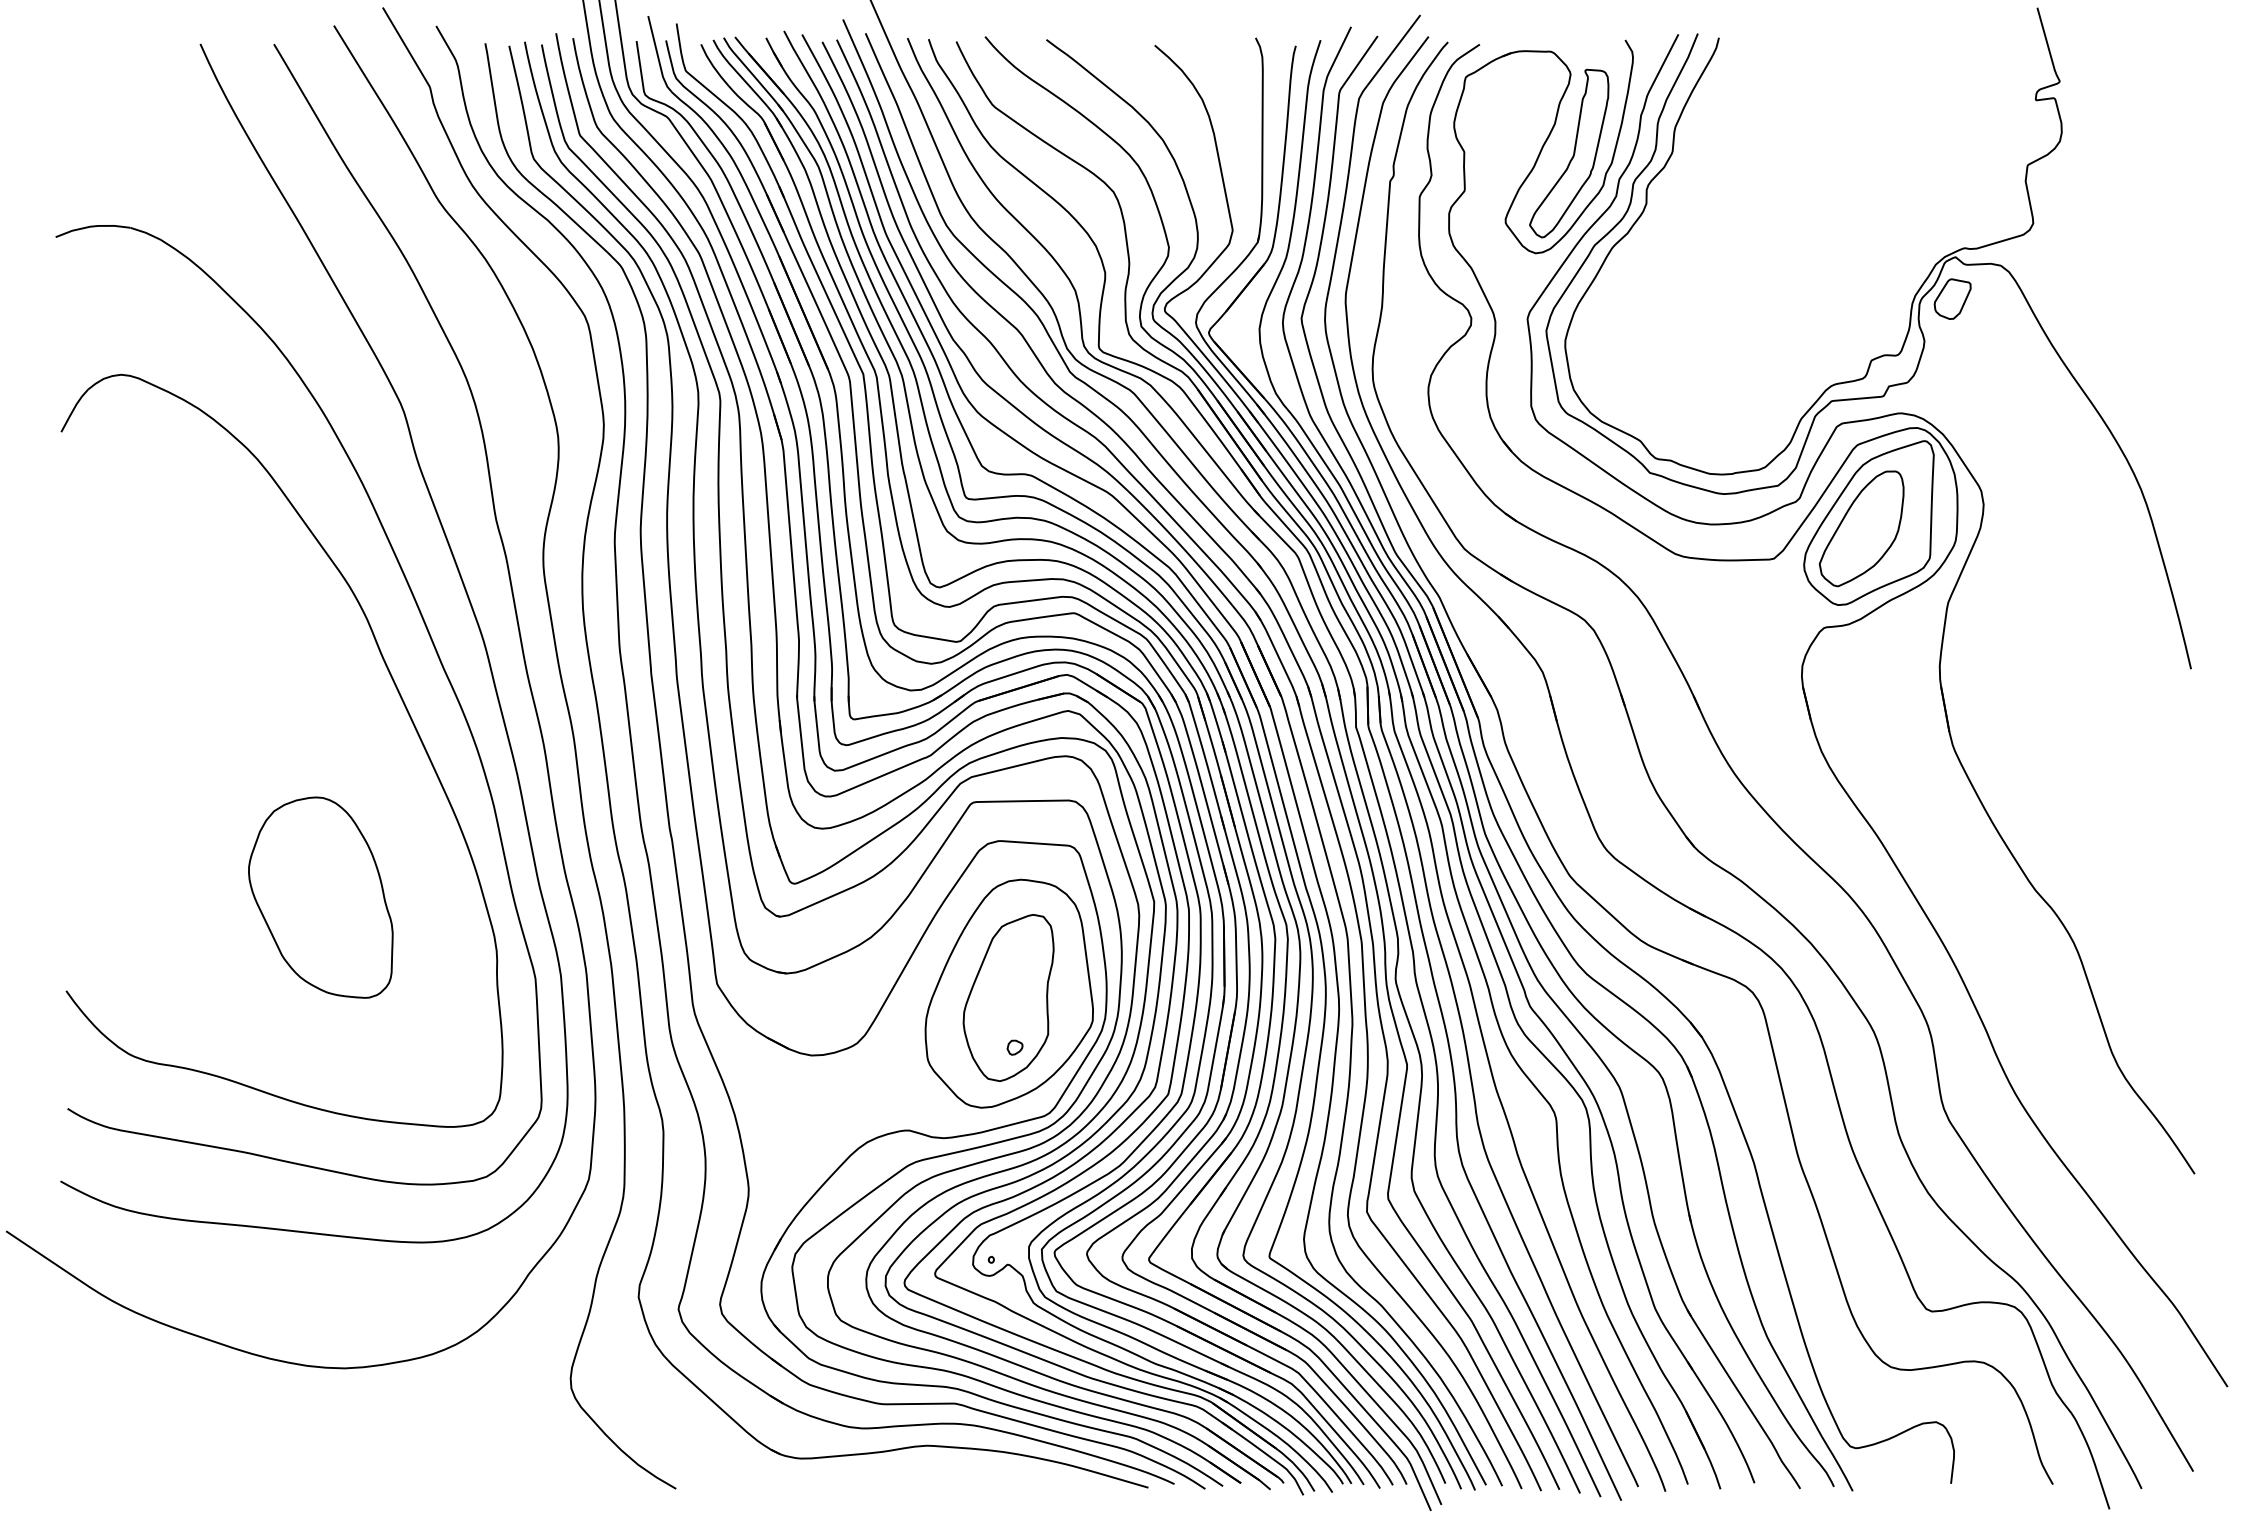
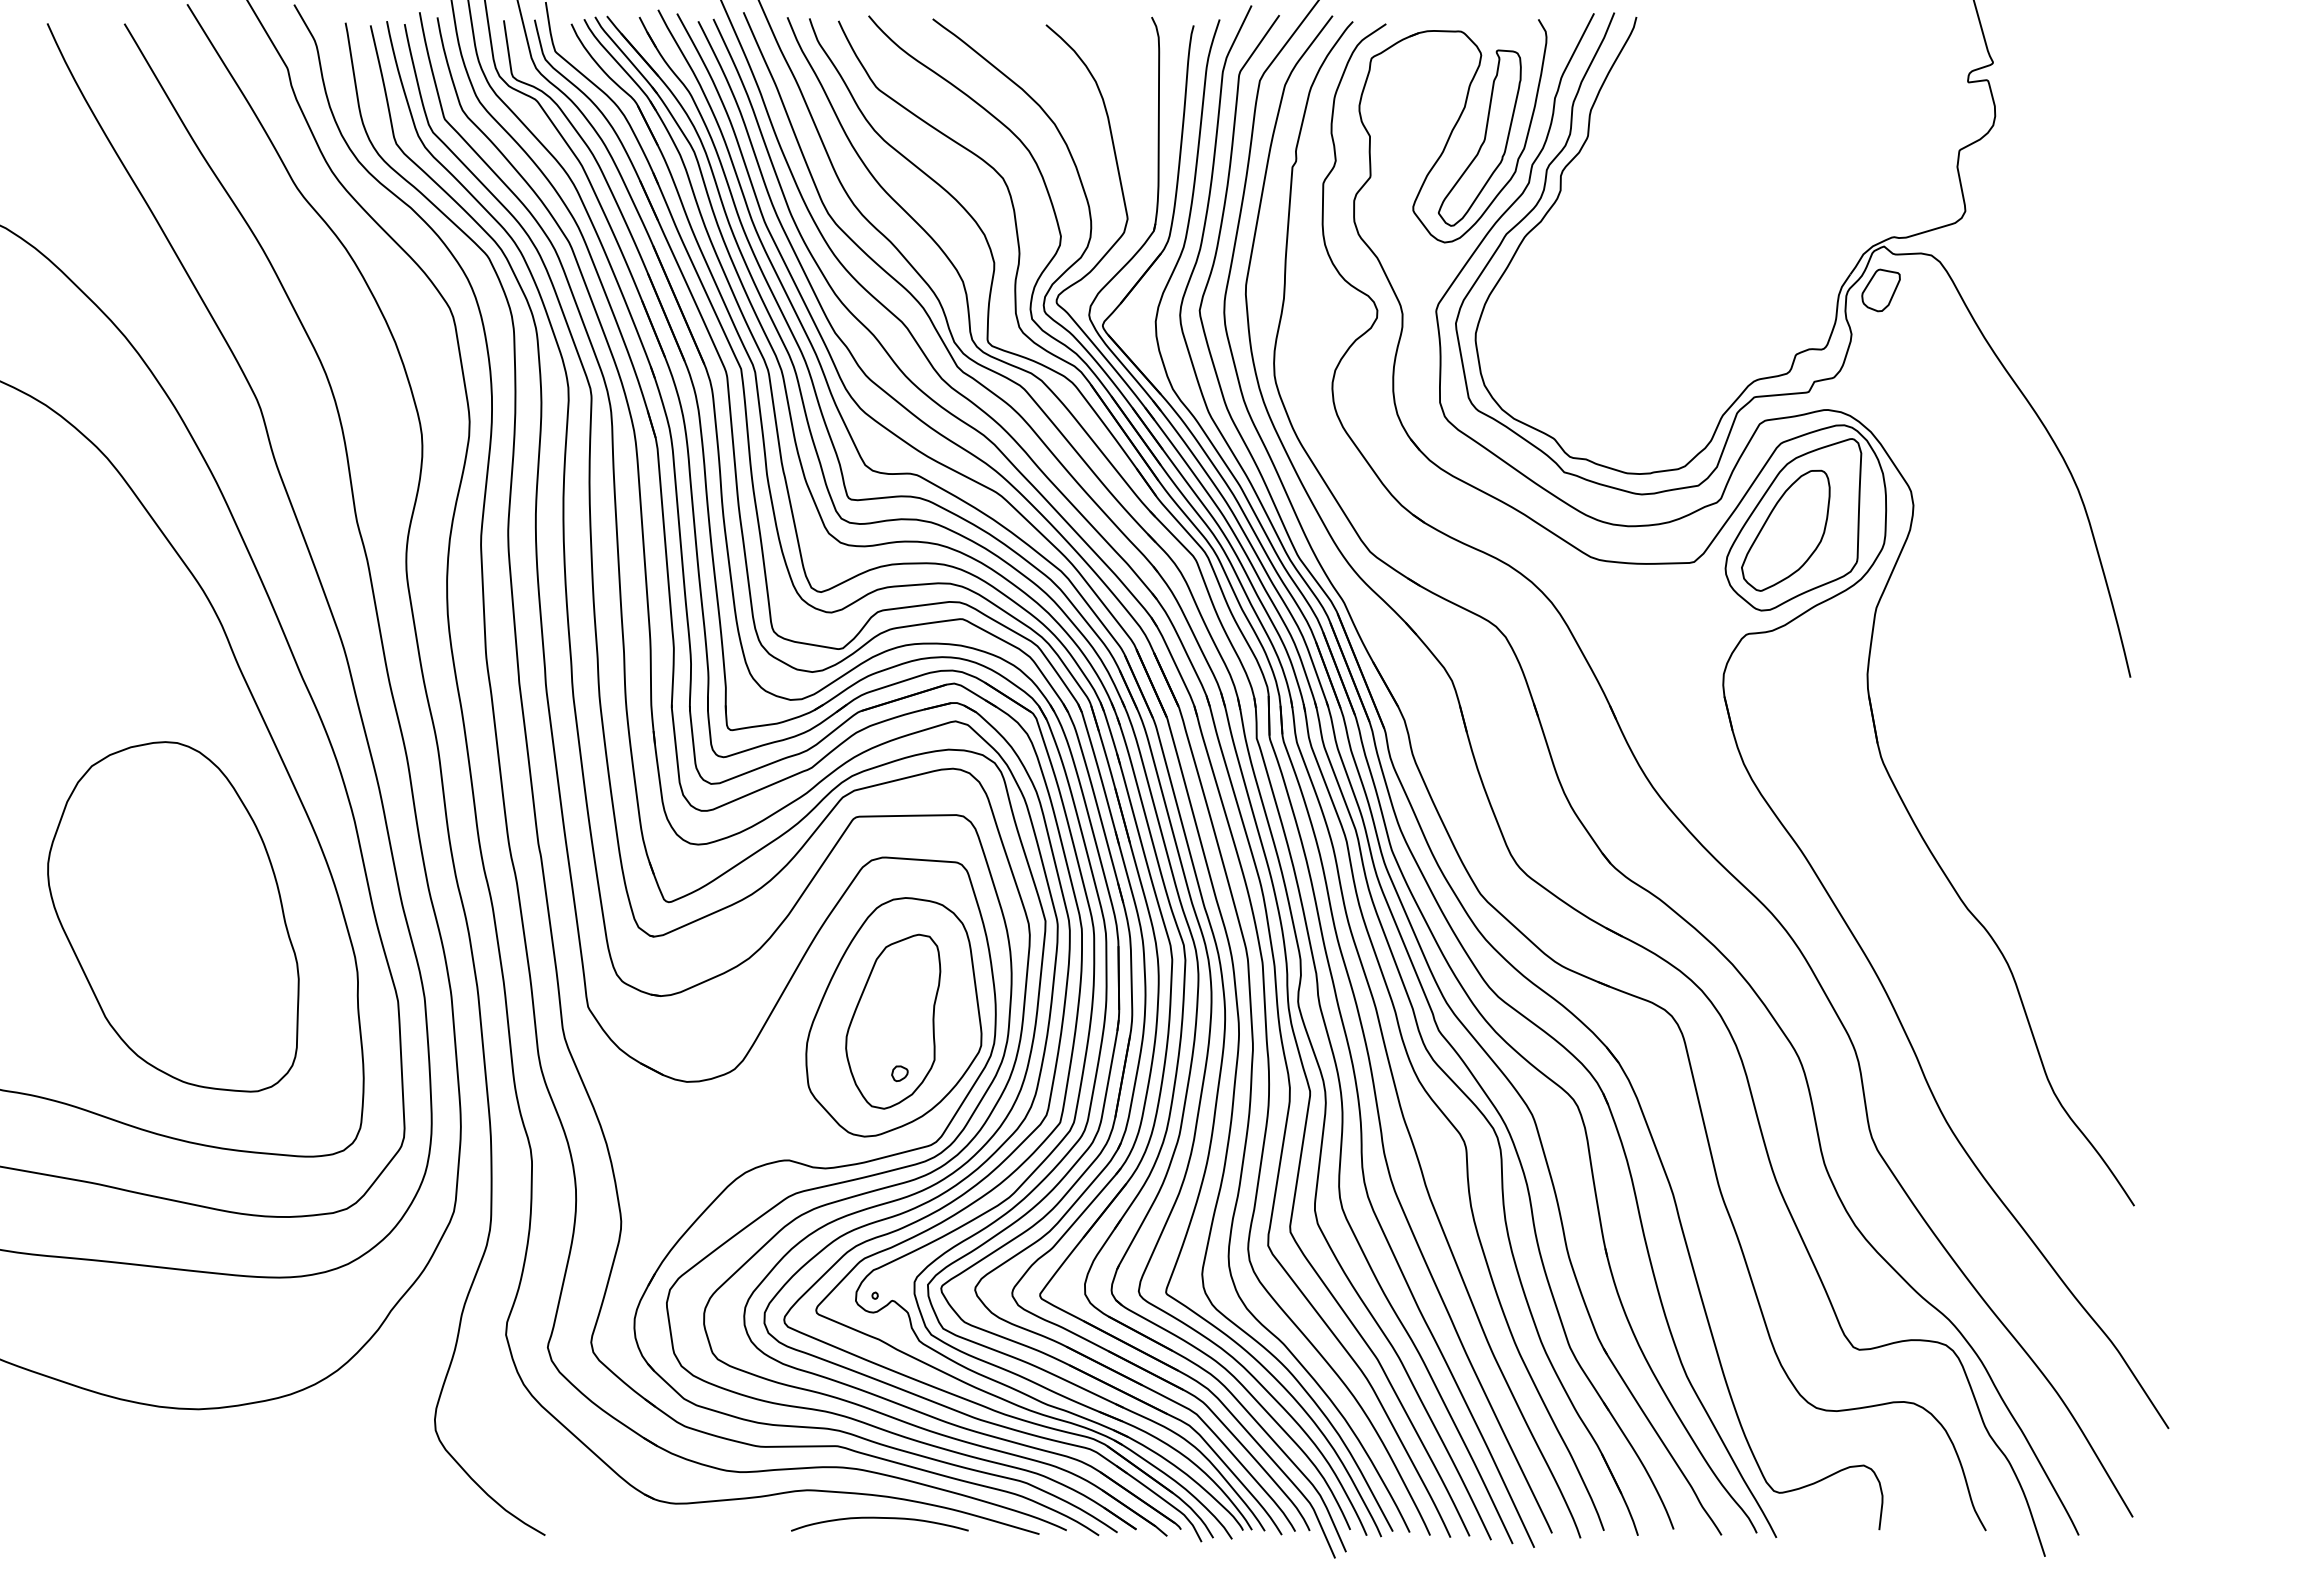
part: (320, 897) -> (173, 916), size x1.67
curve: (997, 1473) -> (881, 1519), added

